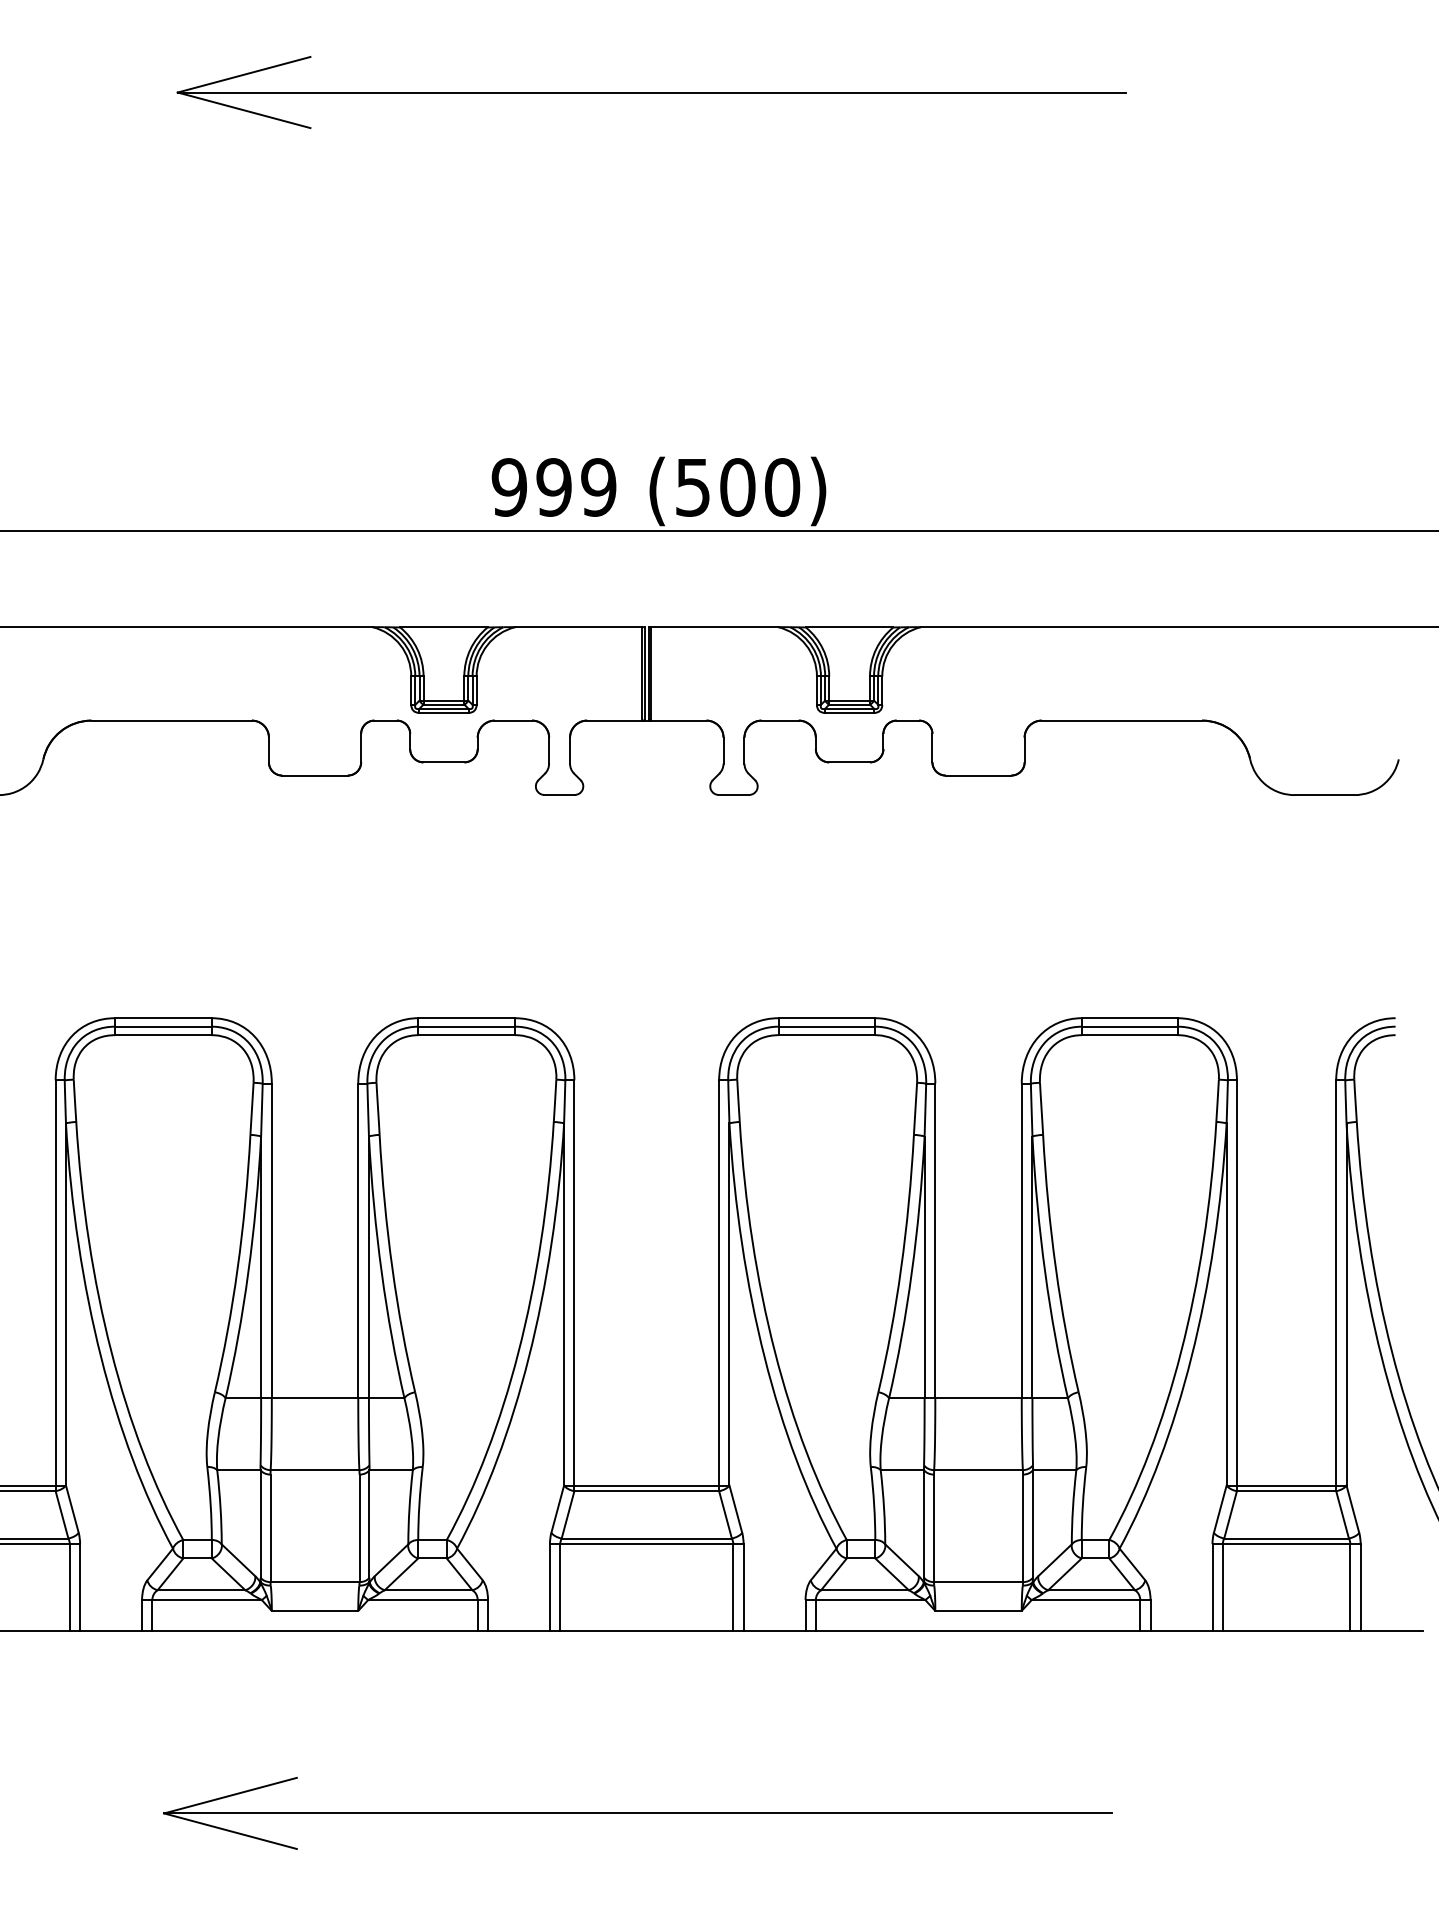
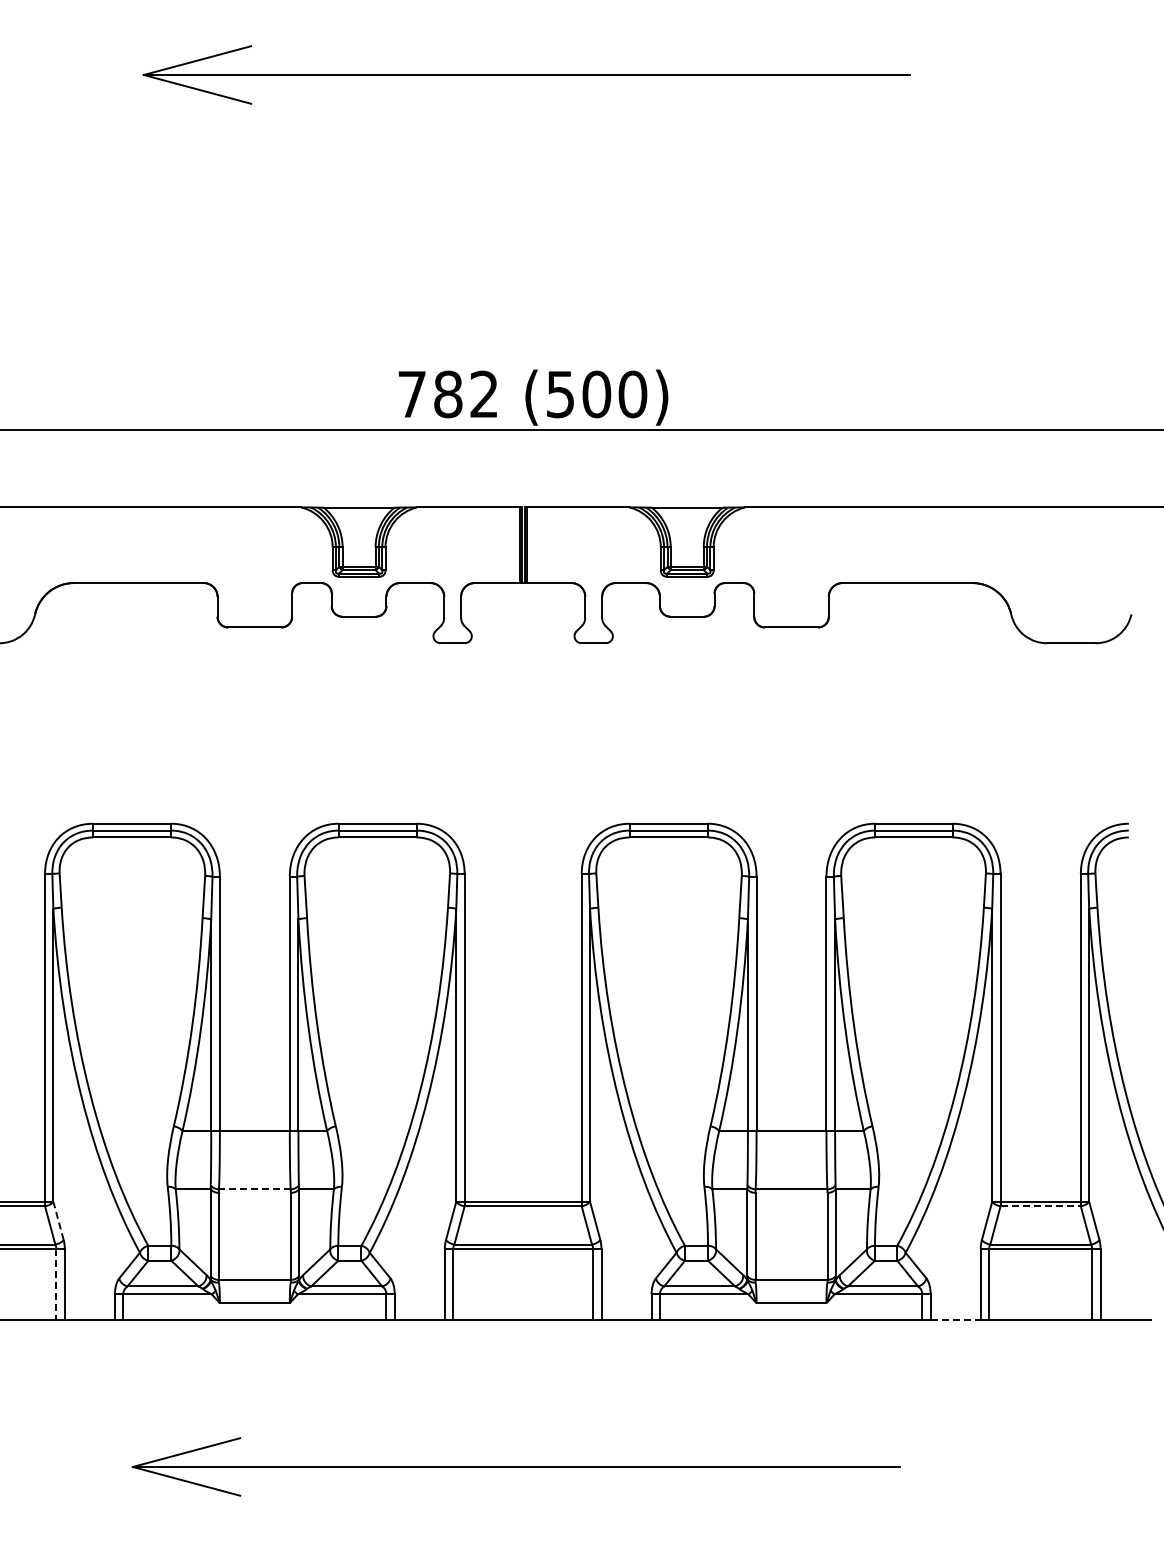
text: (553, 487) -> (447, 394), 999 -> 782
line: (314, 1470) -> (254, 1189), solid -> dashed
line: (1287, 1491) -> (1041, 1206), solid -> dashed
line: (72, 1508) -> (58, 1220), solid -> dashed
line: (69, 1587) -> (56, 1284), solid -> dashed
line: (1182, 1631) -> (956, 1319), solid -> dashed

